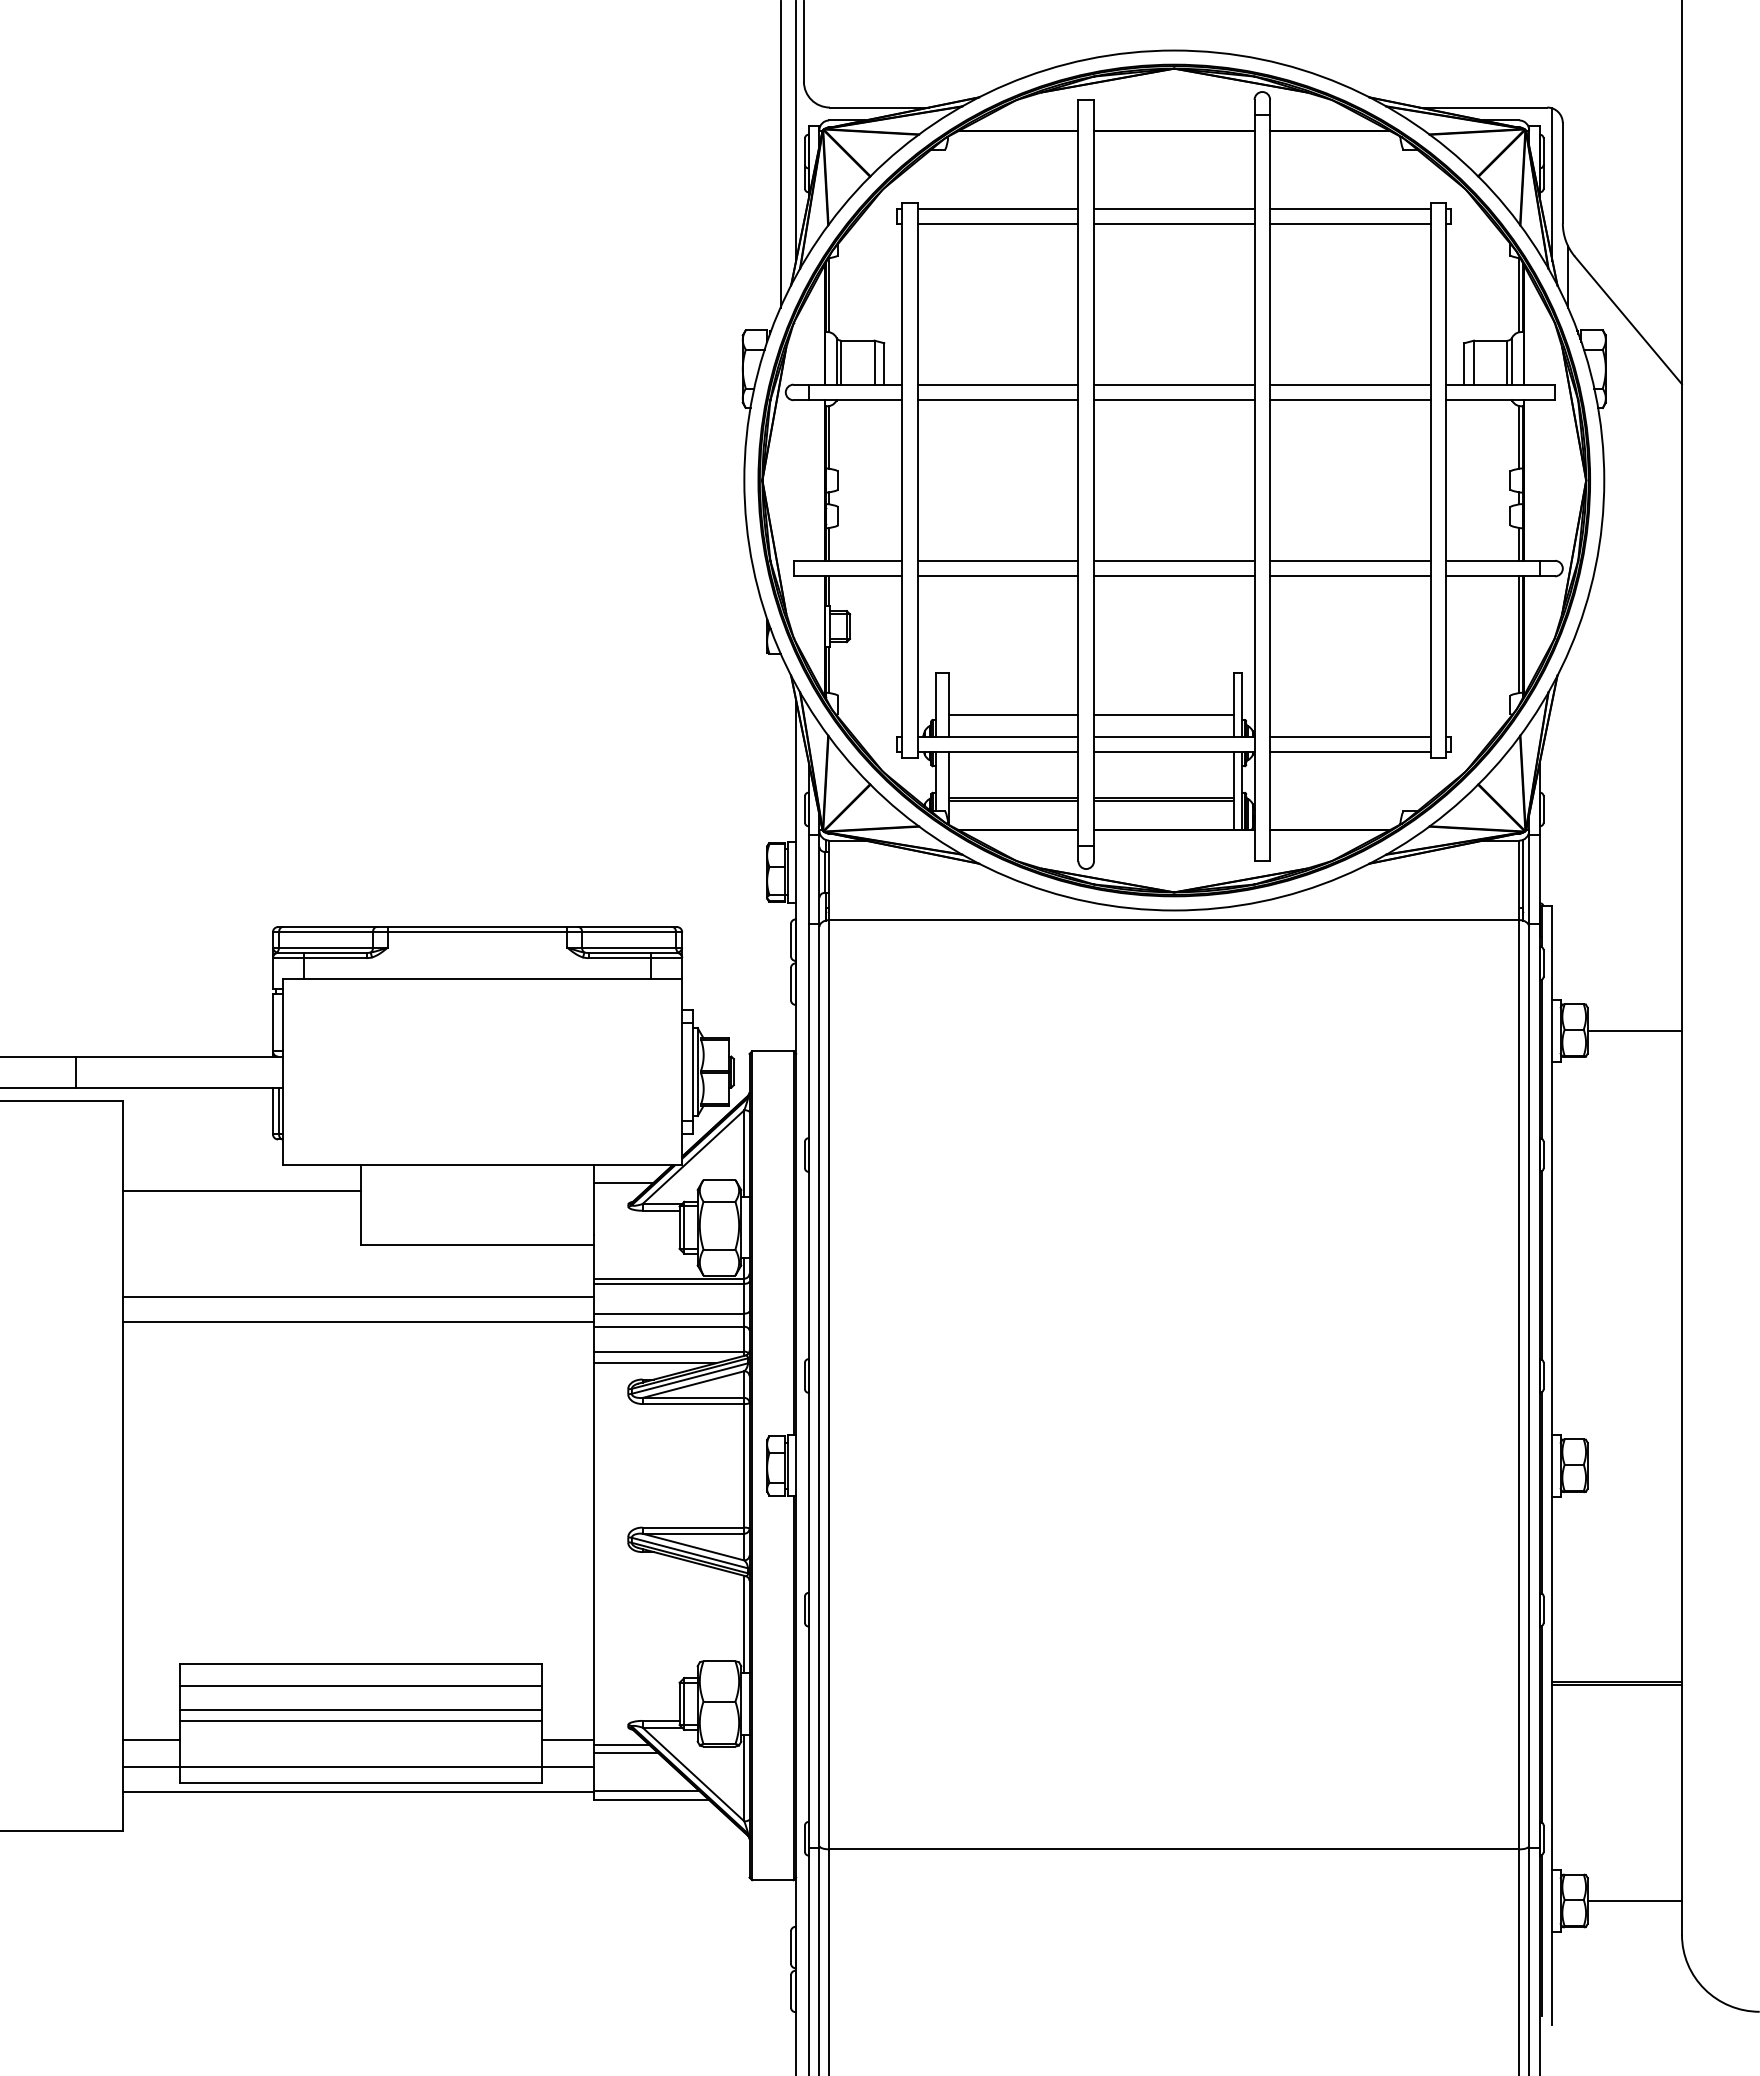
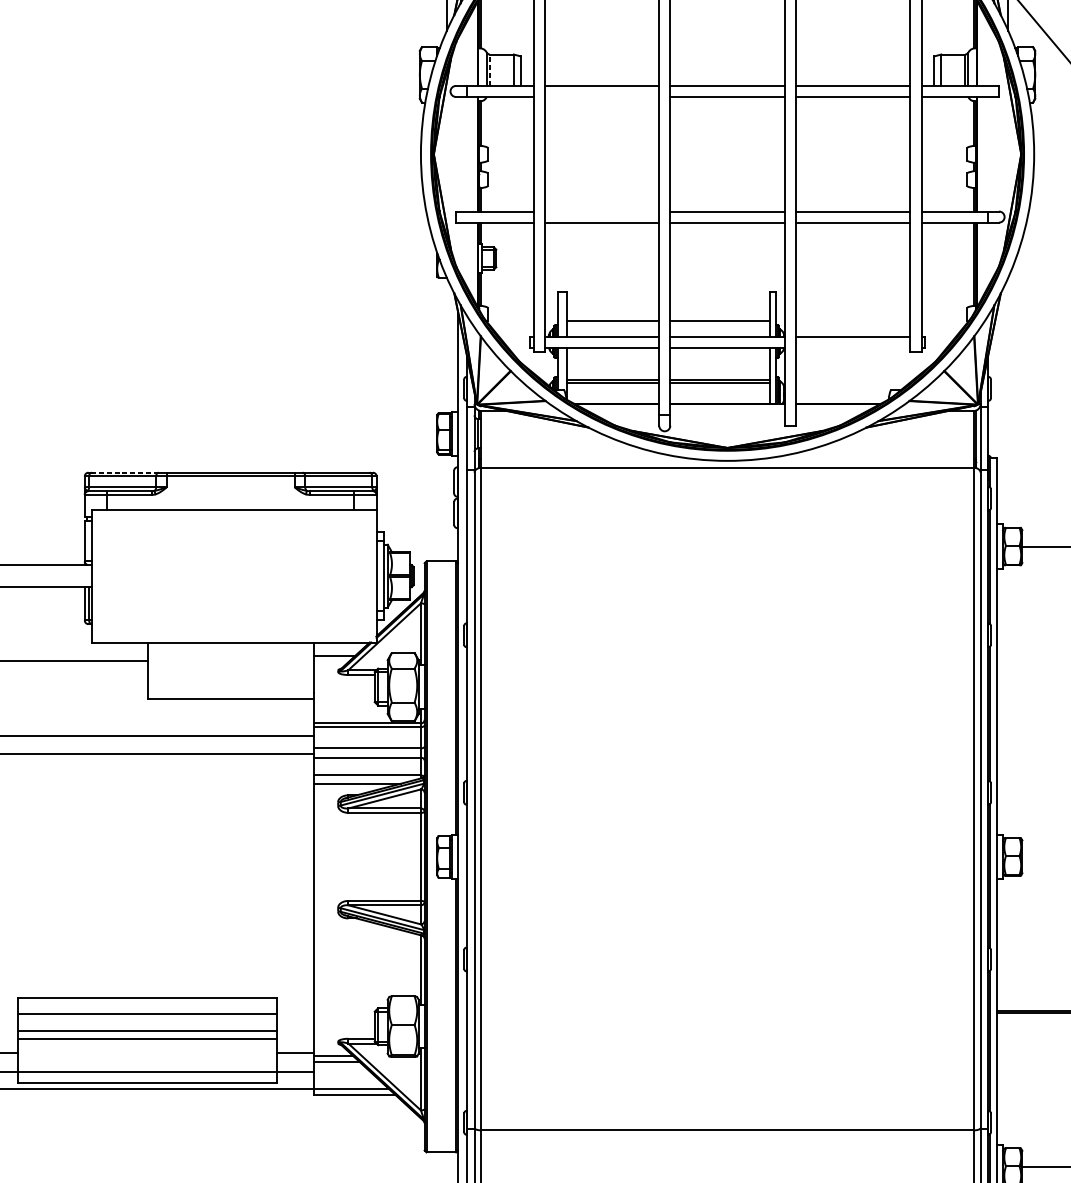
line: (841, 362) -> (490, 70), solid -> dashed
line: (997, 400) -> (601, 97), removed
line: (997, 560) -> (601, 211), removed
line: (1350, 752) -> (853, 348), removed
line: (329, 927) -> (125, 473), solid -> dashed

